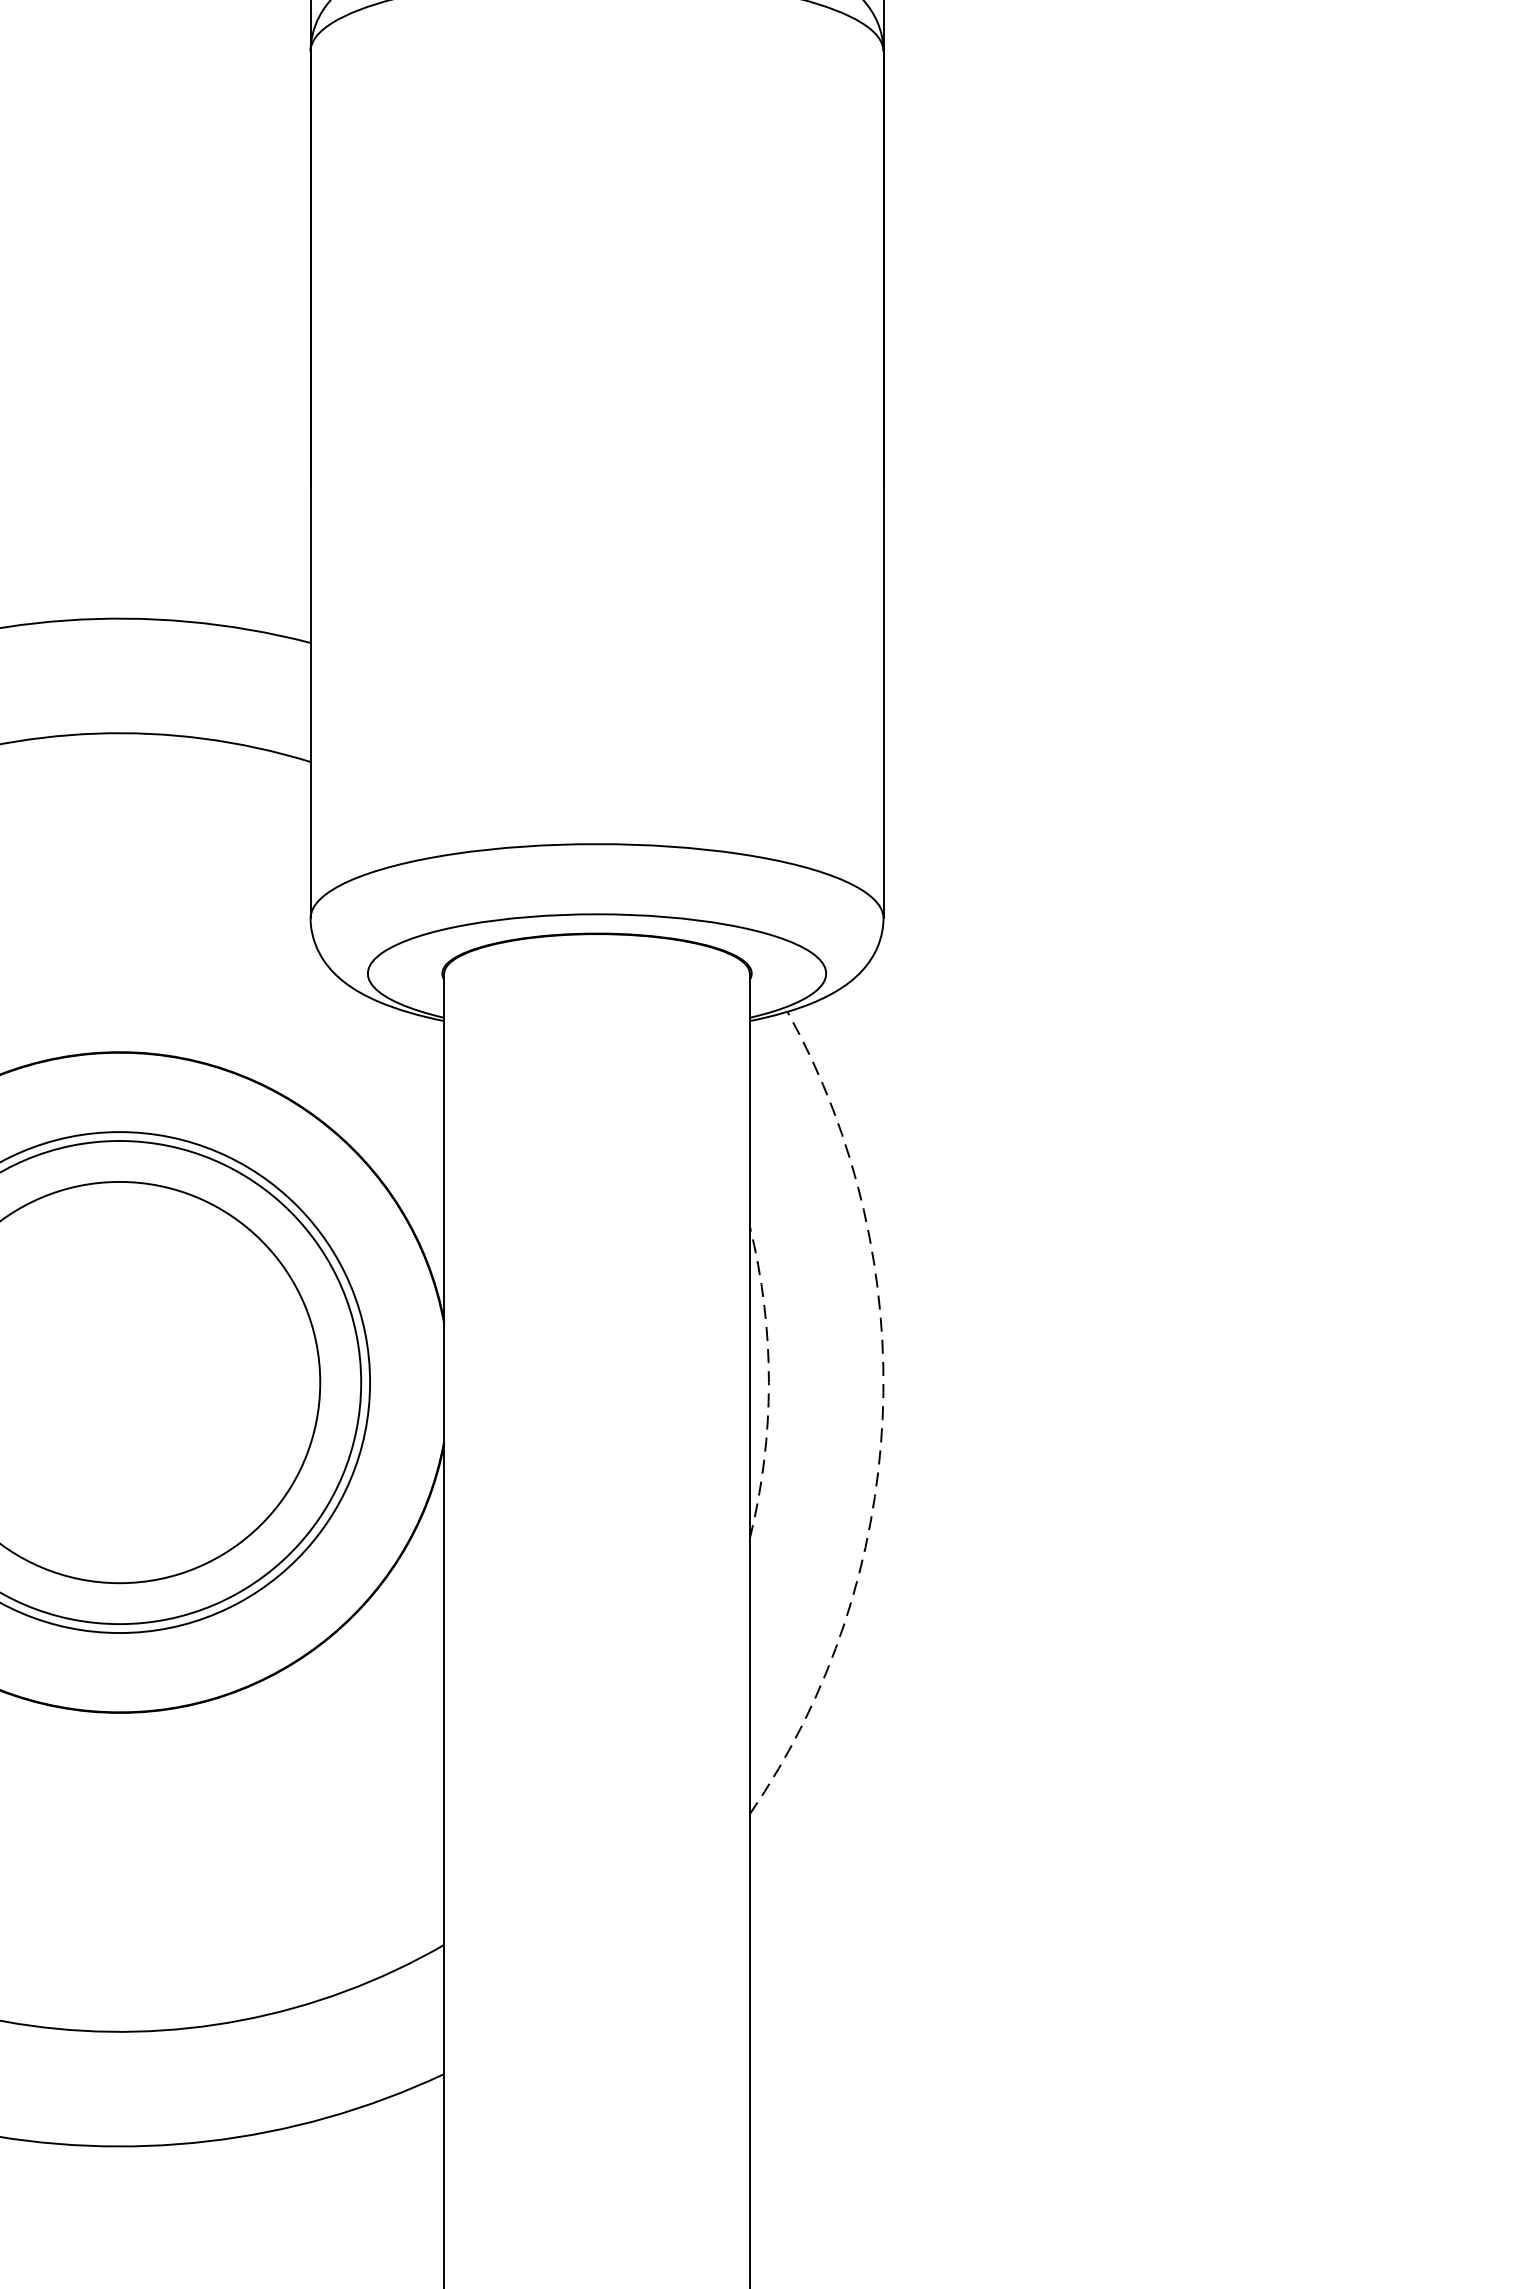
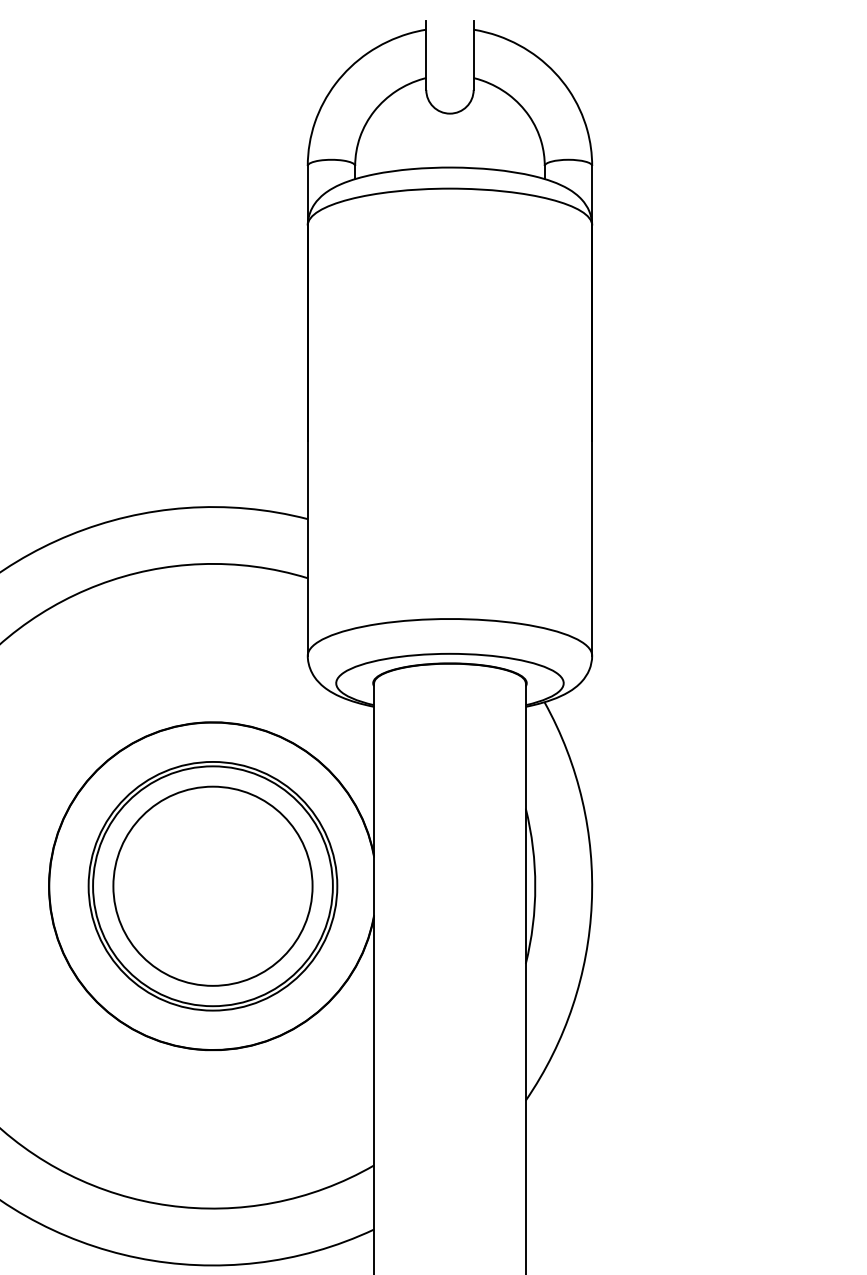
arc: (769, 1382) -> (535, 886), dashed -> solid
arc: (882, 1419) -> (591, 904), dashed -> solid

